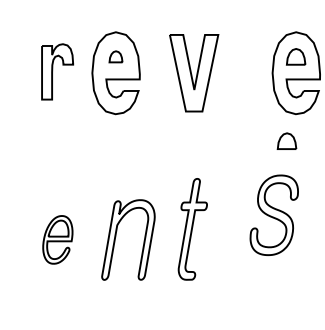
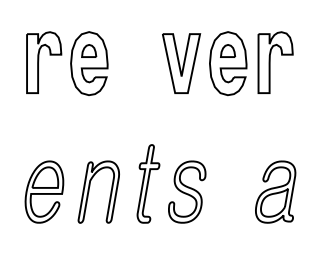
part: (116, 56) -> (89, 50), size x1.43
part: (57, 71) -> (44, 62), size x1.43
part: (194, 73) -> (181, 63), moved
part: (287, 140) -> (221, 115), removed
part: (274, 214) -> (187, 191), moved
part: (57, 239) -> (44, 191), size x1.67

